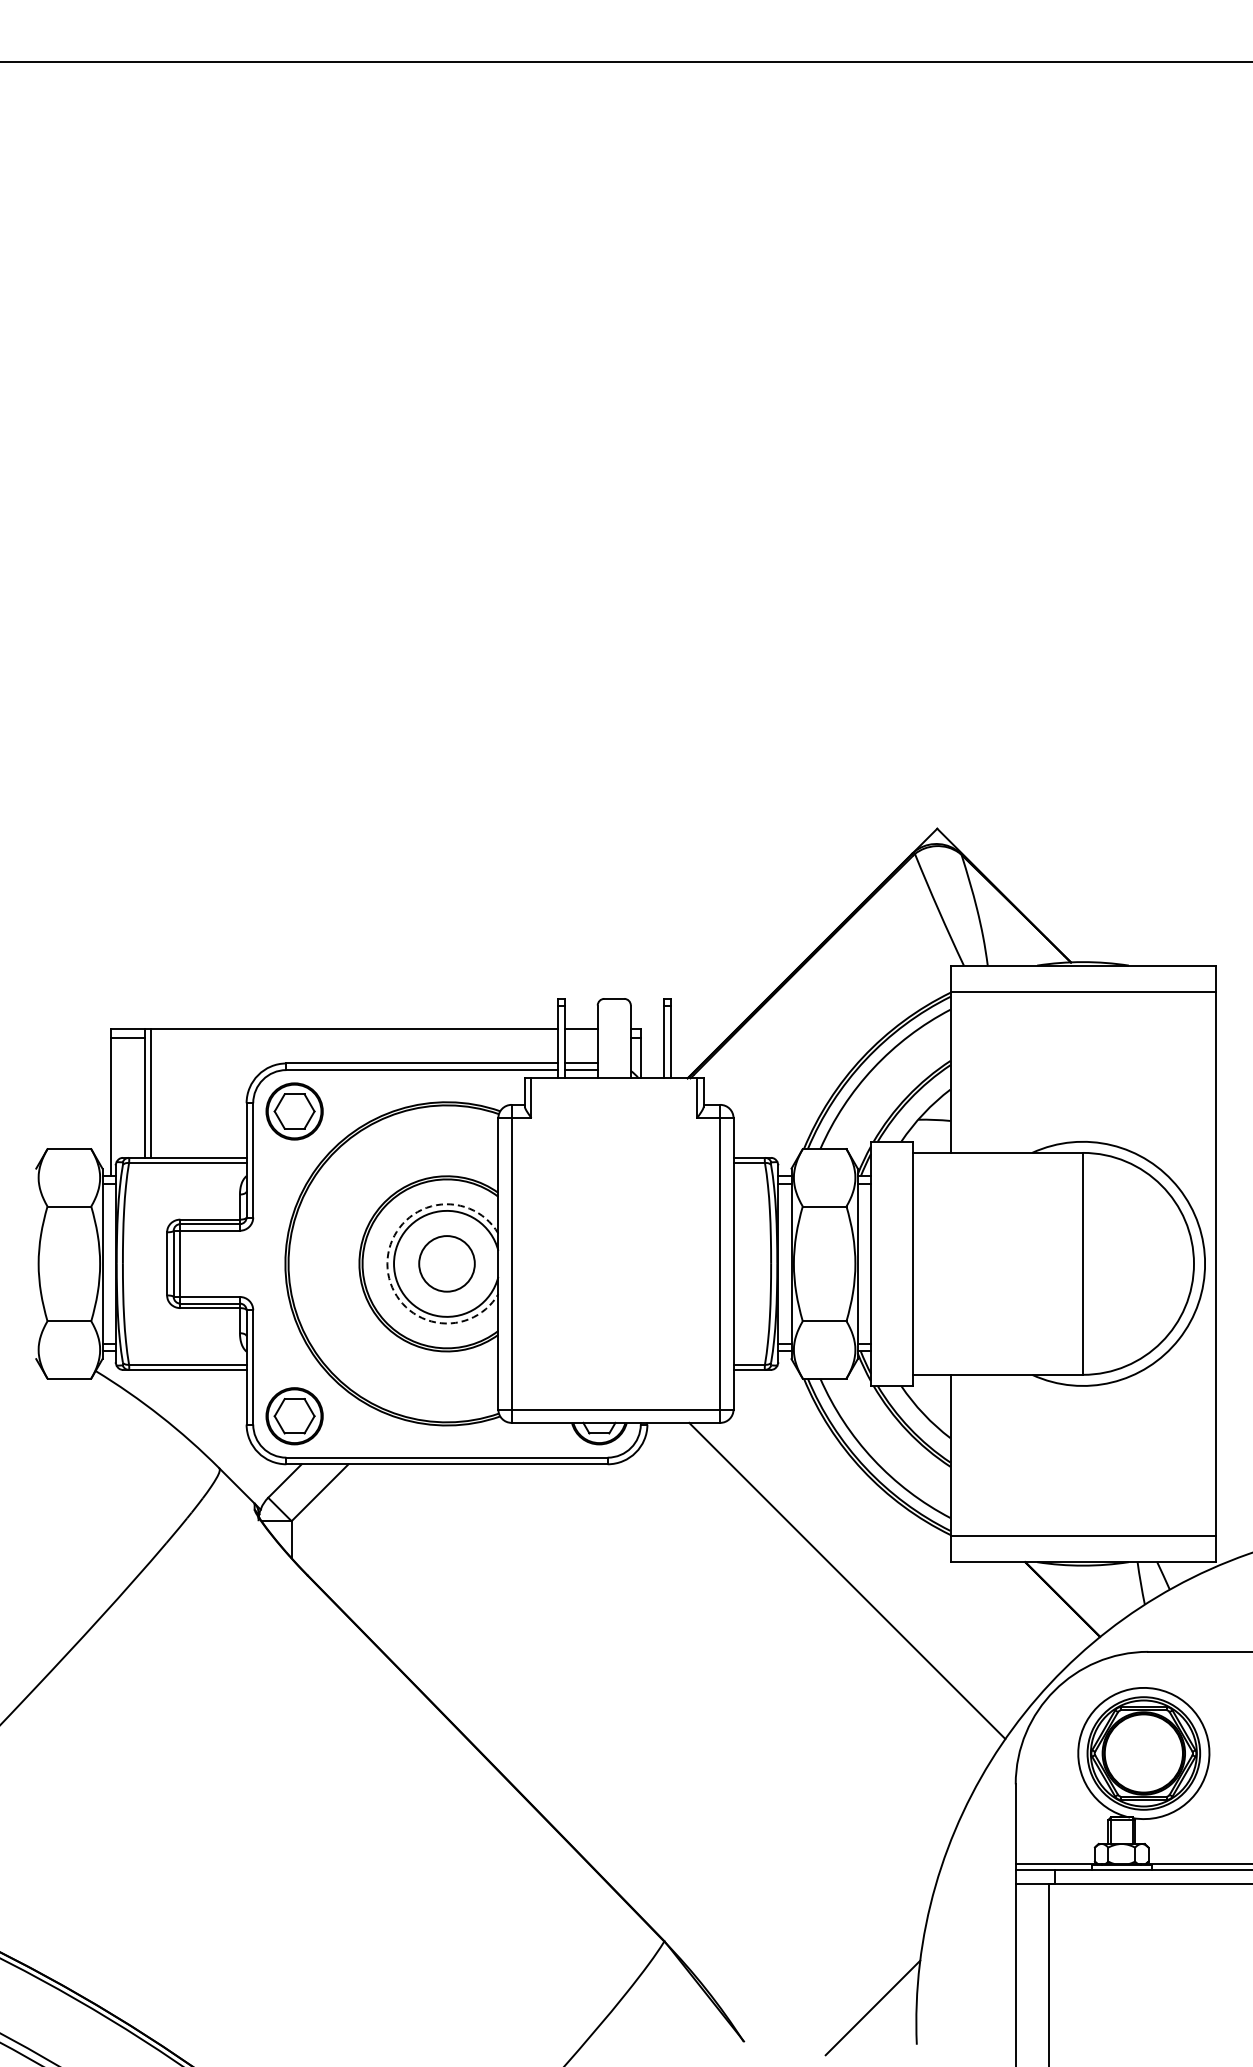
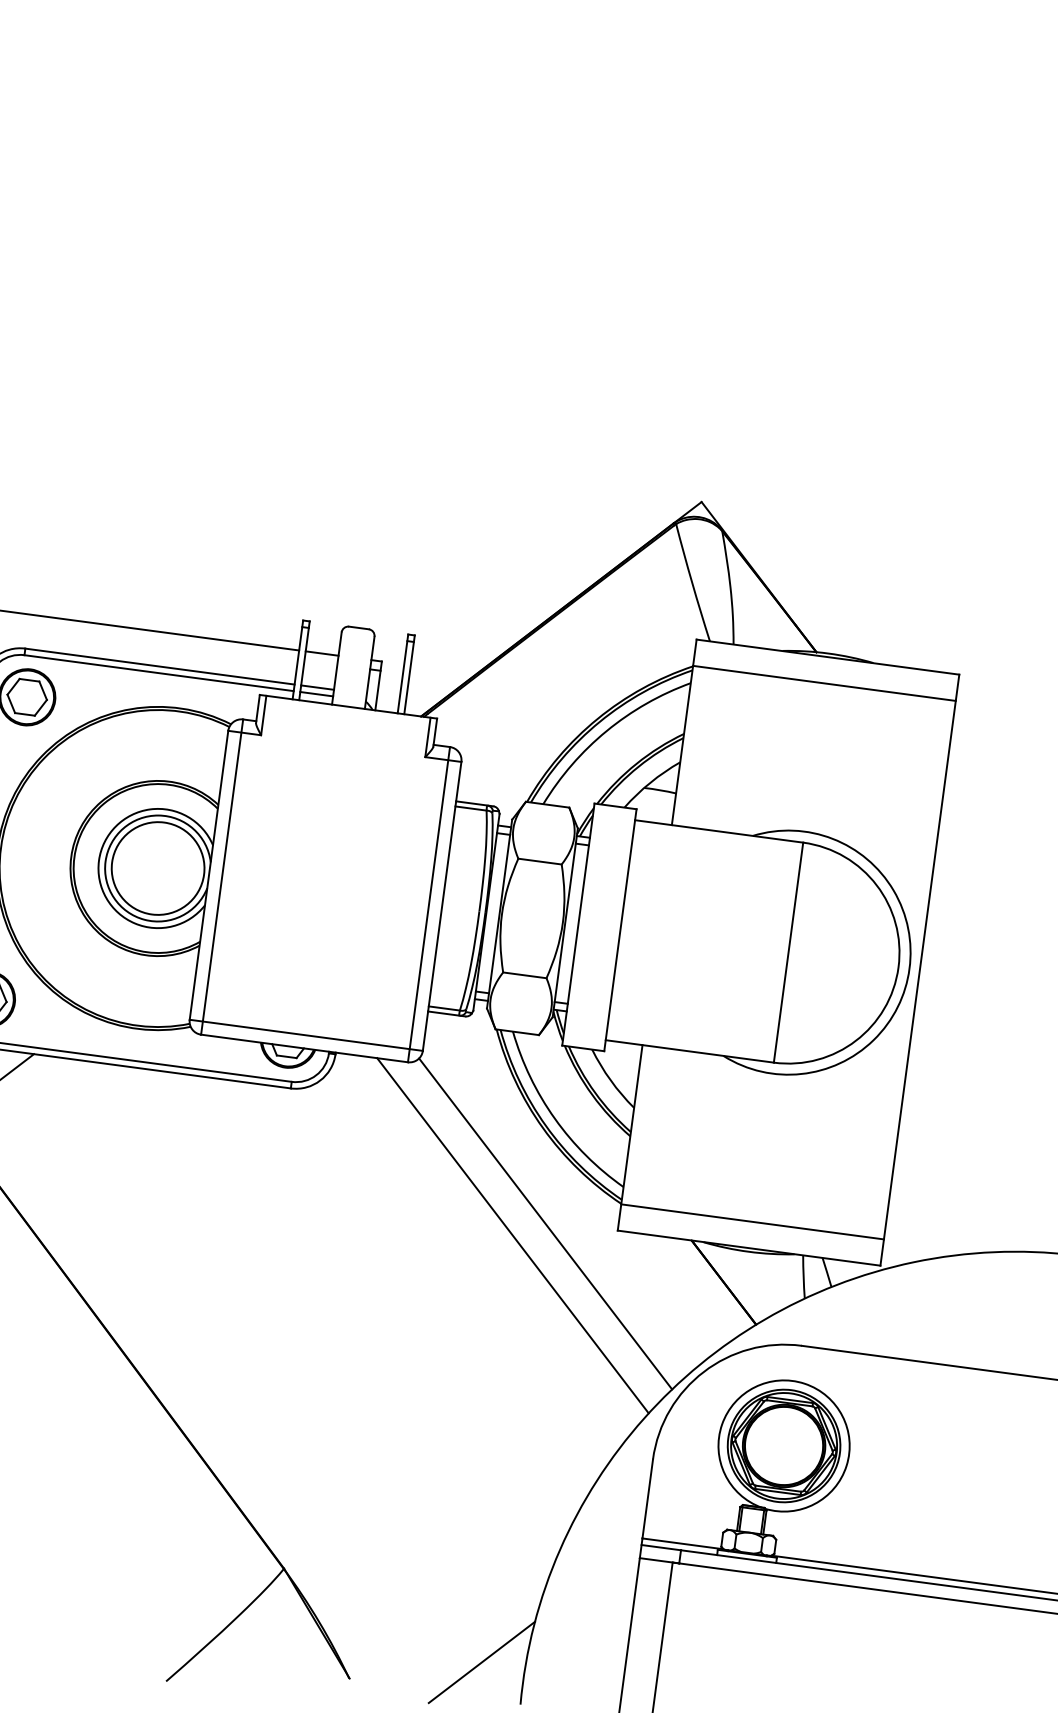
arc: (387, 1263) -> (99, 860), dashed -> solid
circle: (446, 1263) -> (157, 868), size x1.67
line: (877, 1564) -> (545, 1223), added

